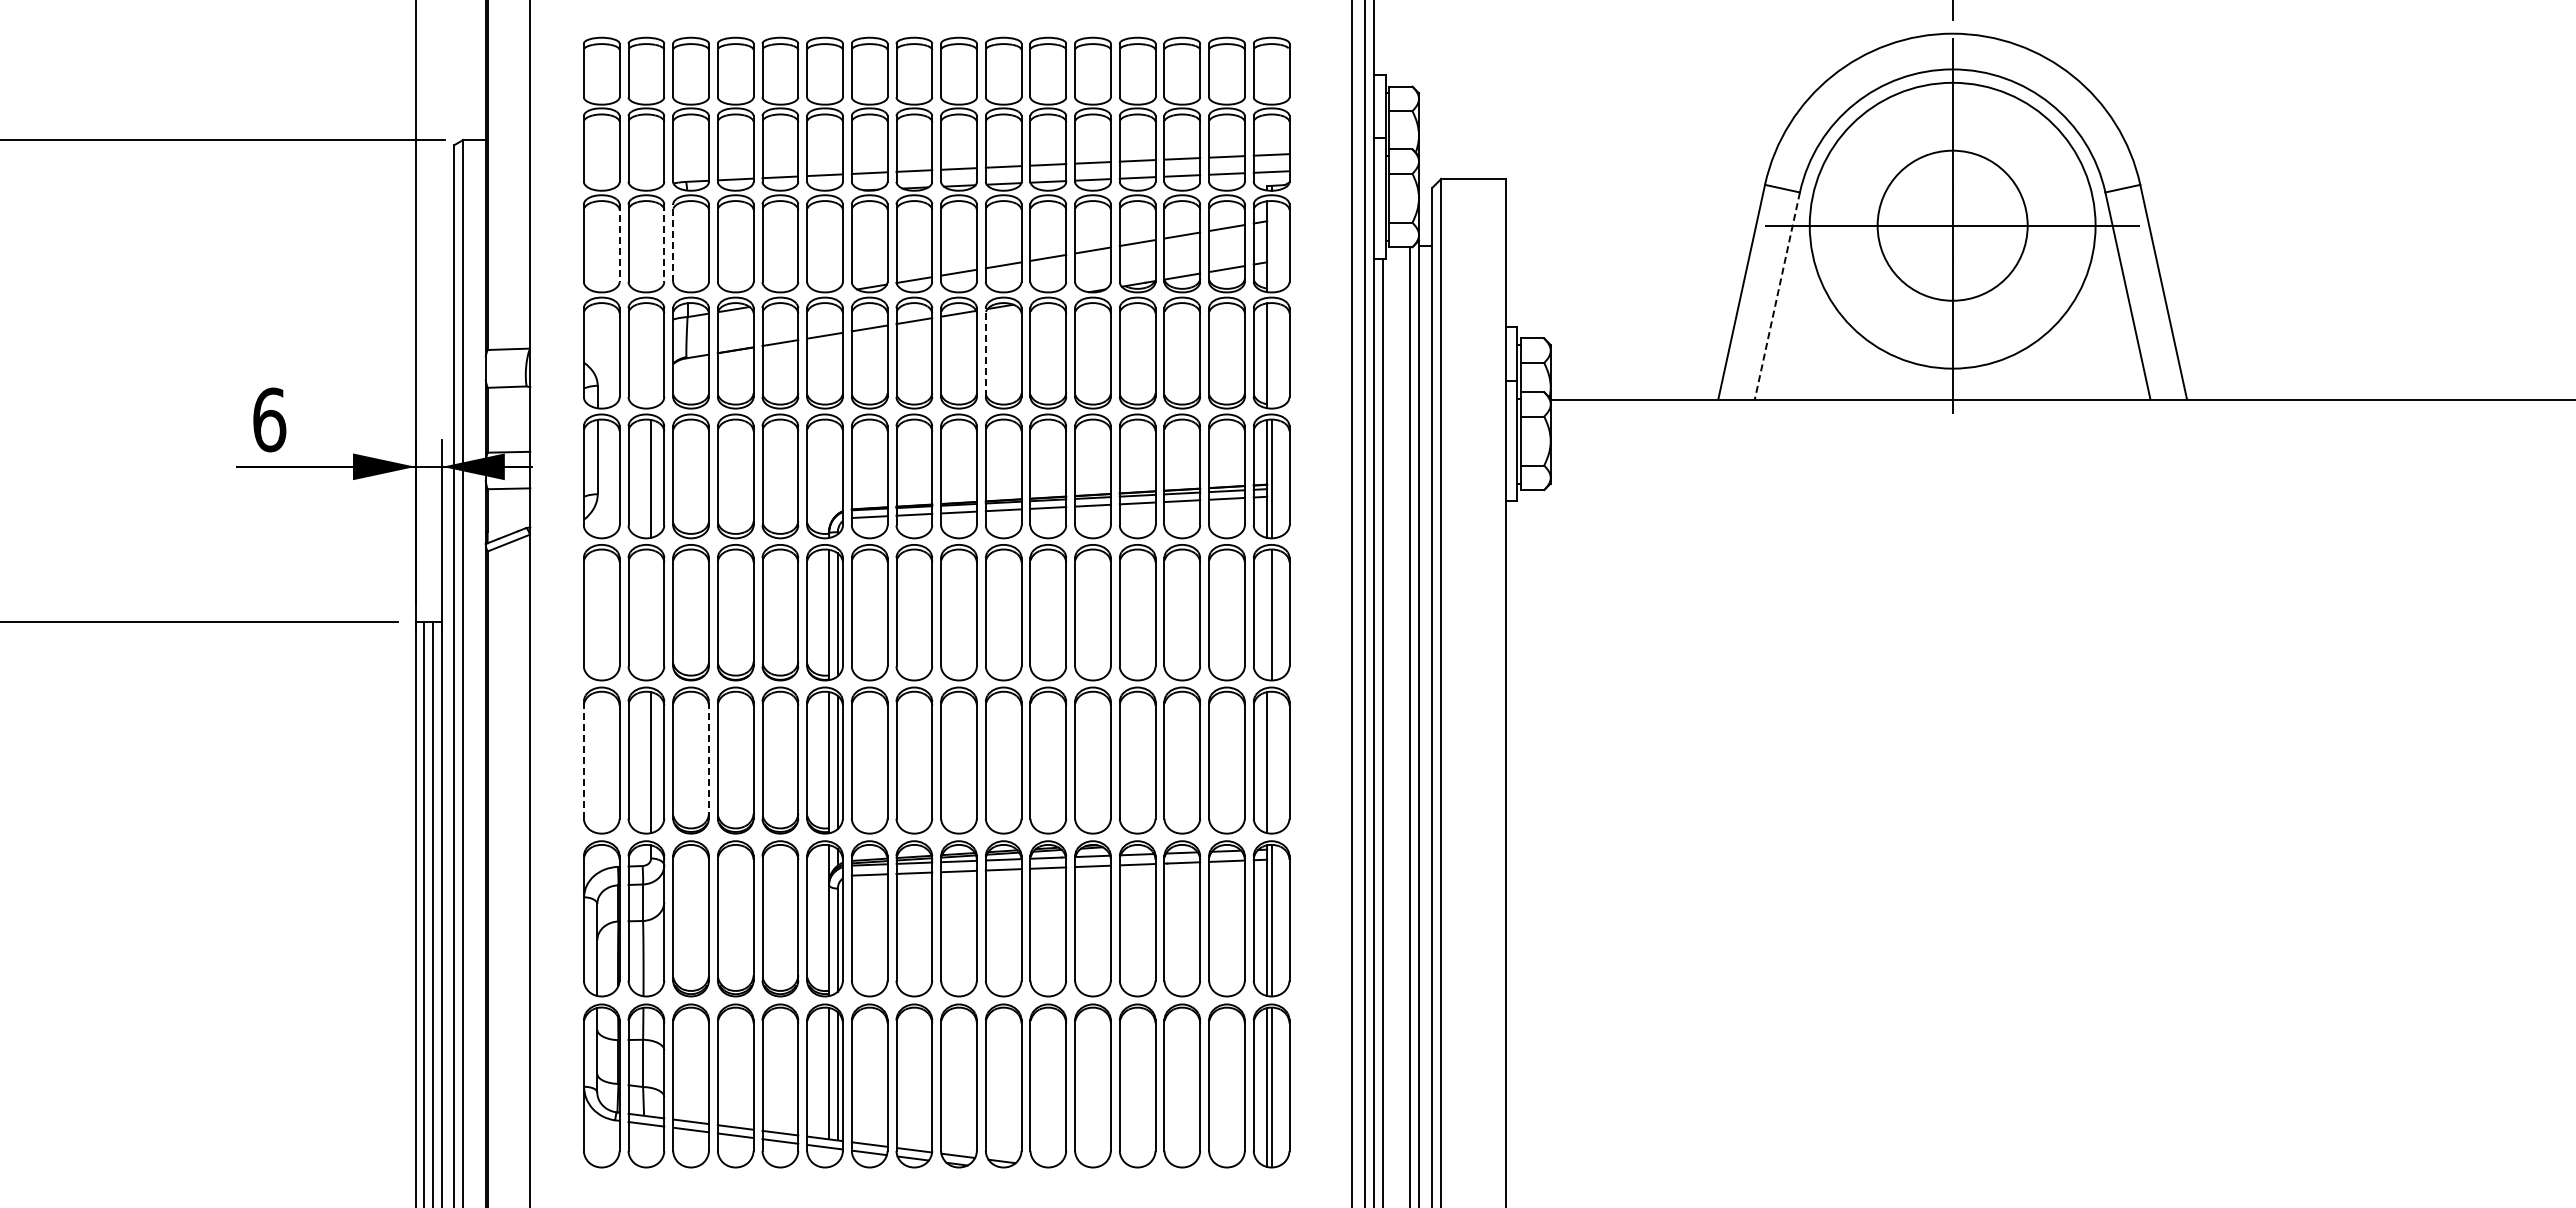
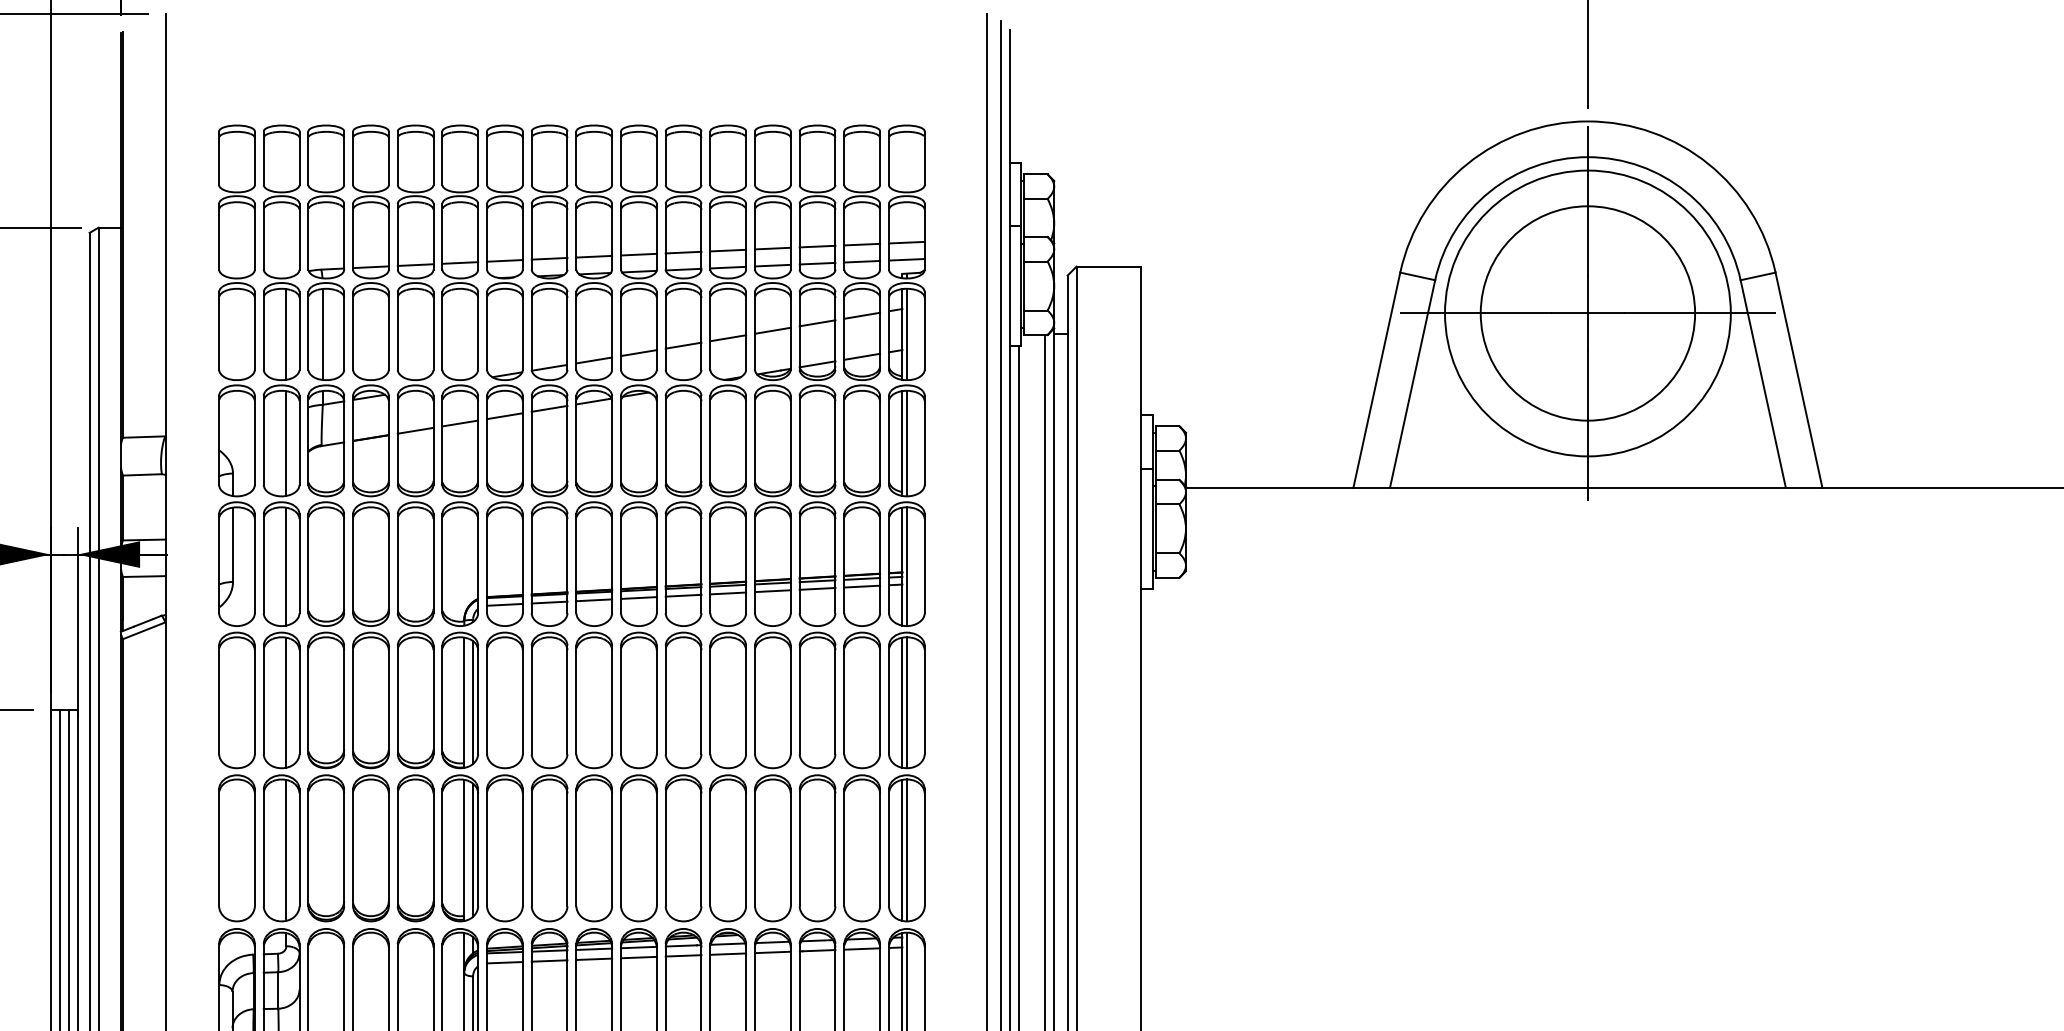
circle: (1952, 225) -> (1587, 313), size x1.43
line: (619, 243) -> (254, 331), dashed -> solid
line: (664, 243) -> (299, 331), dashed -> solid
line: (673, 243) -> (308, 331), dashed -> solid
line: (651, 246) -> (286, 334), added
line: (687, 246) -> (322, 334), added
line: (1271, 246) -> (906, 334), added
line: (1777, 296) -> (1412, 384), dashed -> solid
line: (985, 352) -> (620, 440), dashed -> solid
line: (651, 355) -> (286, 443), added
line: (1271, 355) -> (906, 443), added
line: (651, 614) -> (286, 702), added
line: (1267, 614) -> (902, 702), added
line: (583, 759) -> (218, 847), dashed -> solid
line: (708, 760) -> (343, 848), dashed -> solid
line: (1271, 762) -> (906, 850), added

